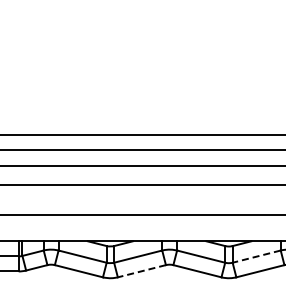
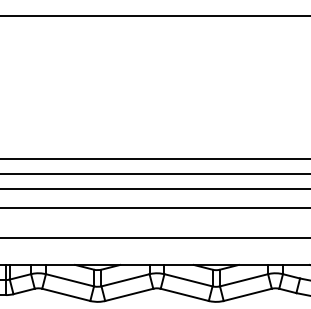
line: (257, 256) -> (244, 280), dashed -> solid
line: (142, 270) -> (129, 294), dashed -> solid

